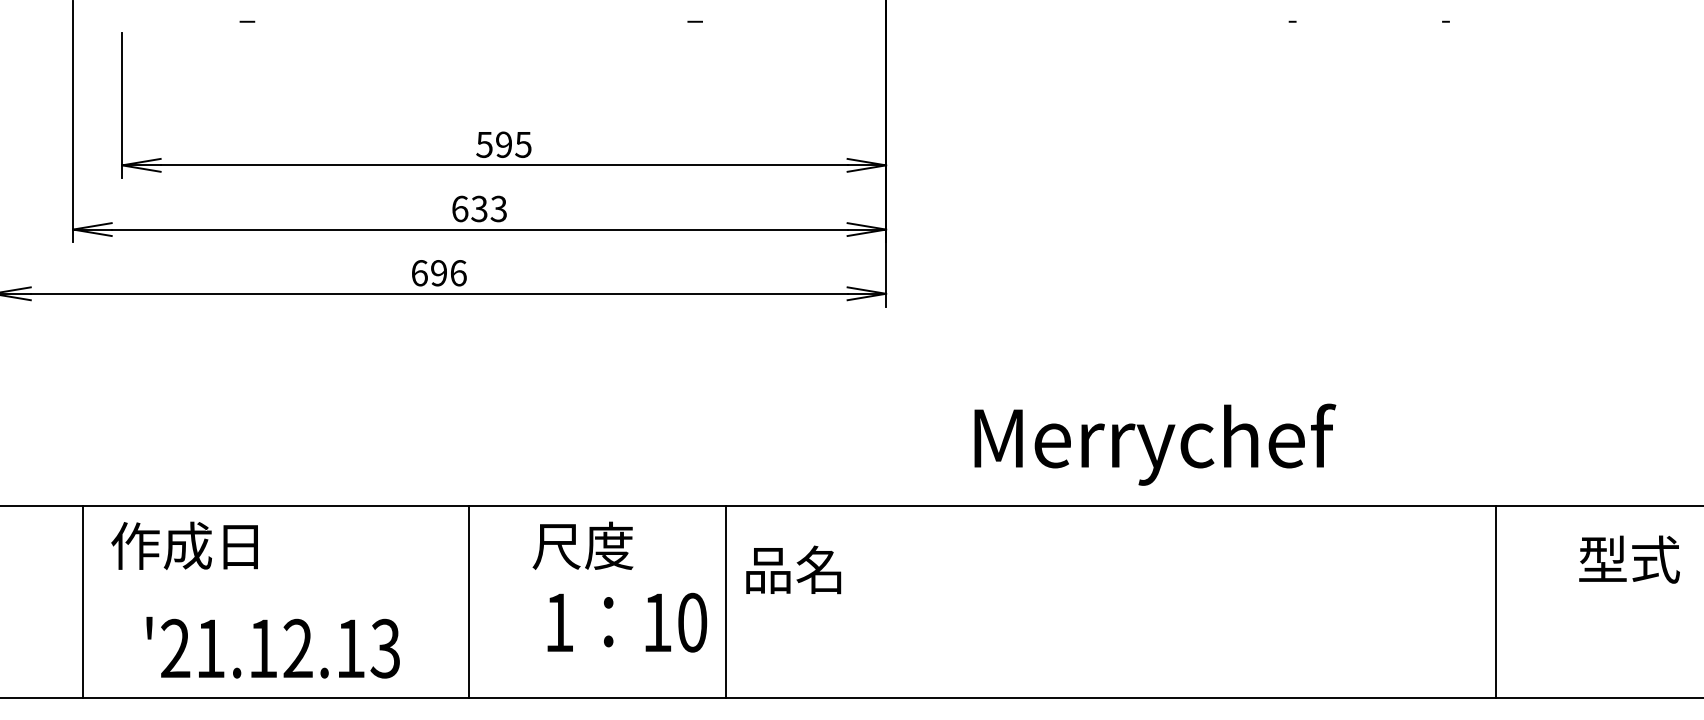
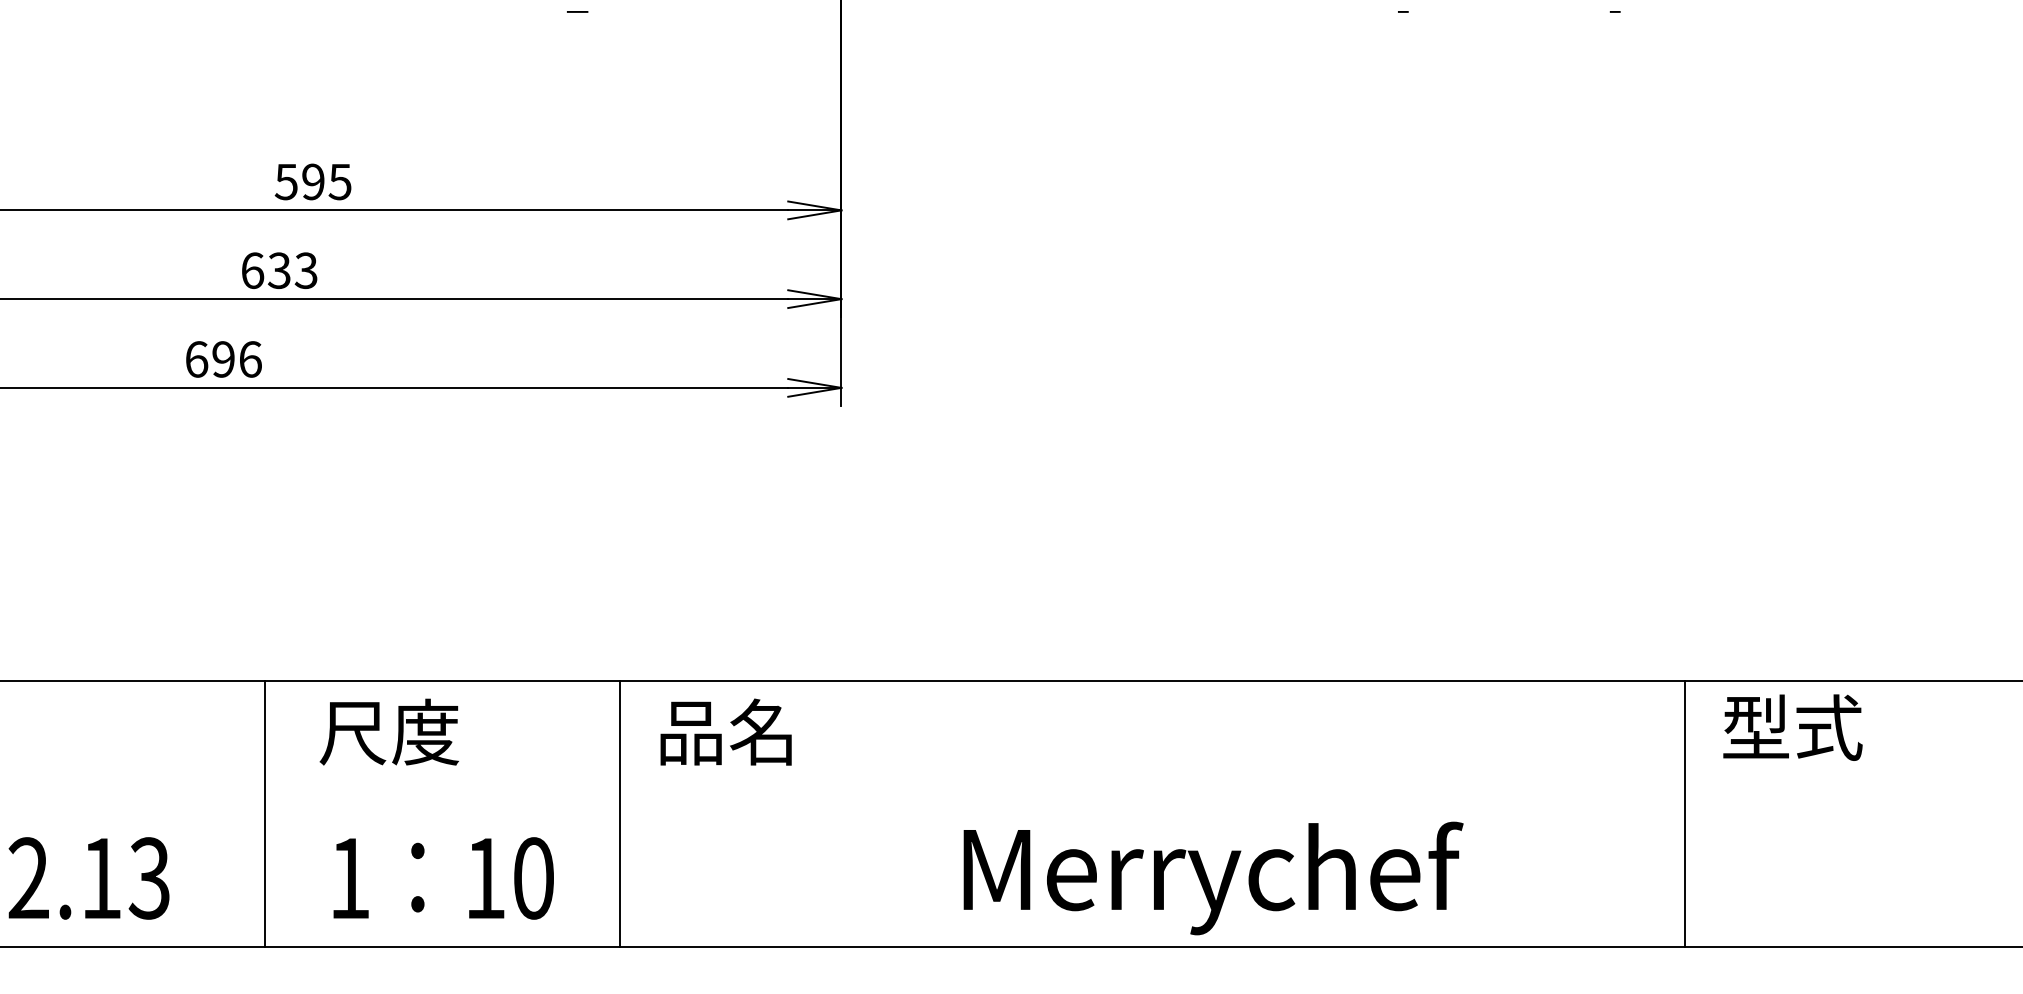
text: (1155, 444) -> (1213, 878), moved
text: (582, 545) -> (388, 731), moved
text: (1629, 559) -> (1792, 727), moved
text: (793, 569) -> (725, 731), moved
text: (627, 622) -> (443, 878), moved

